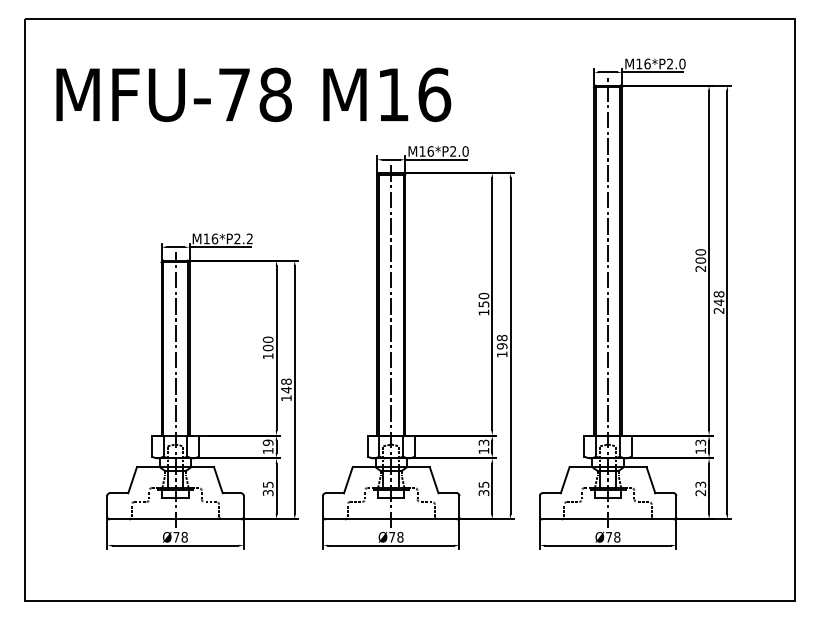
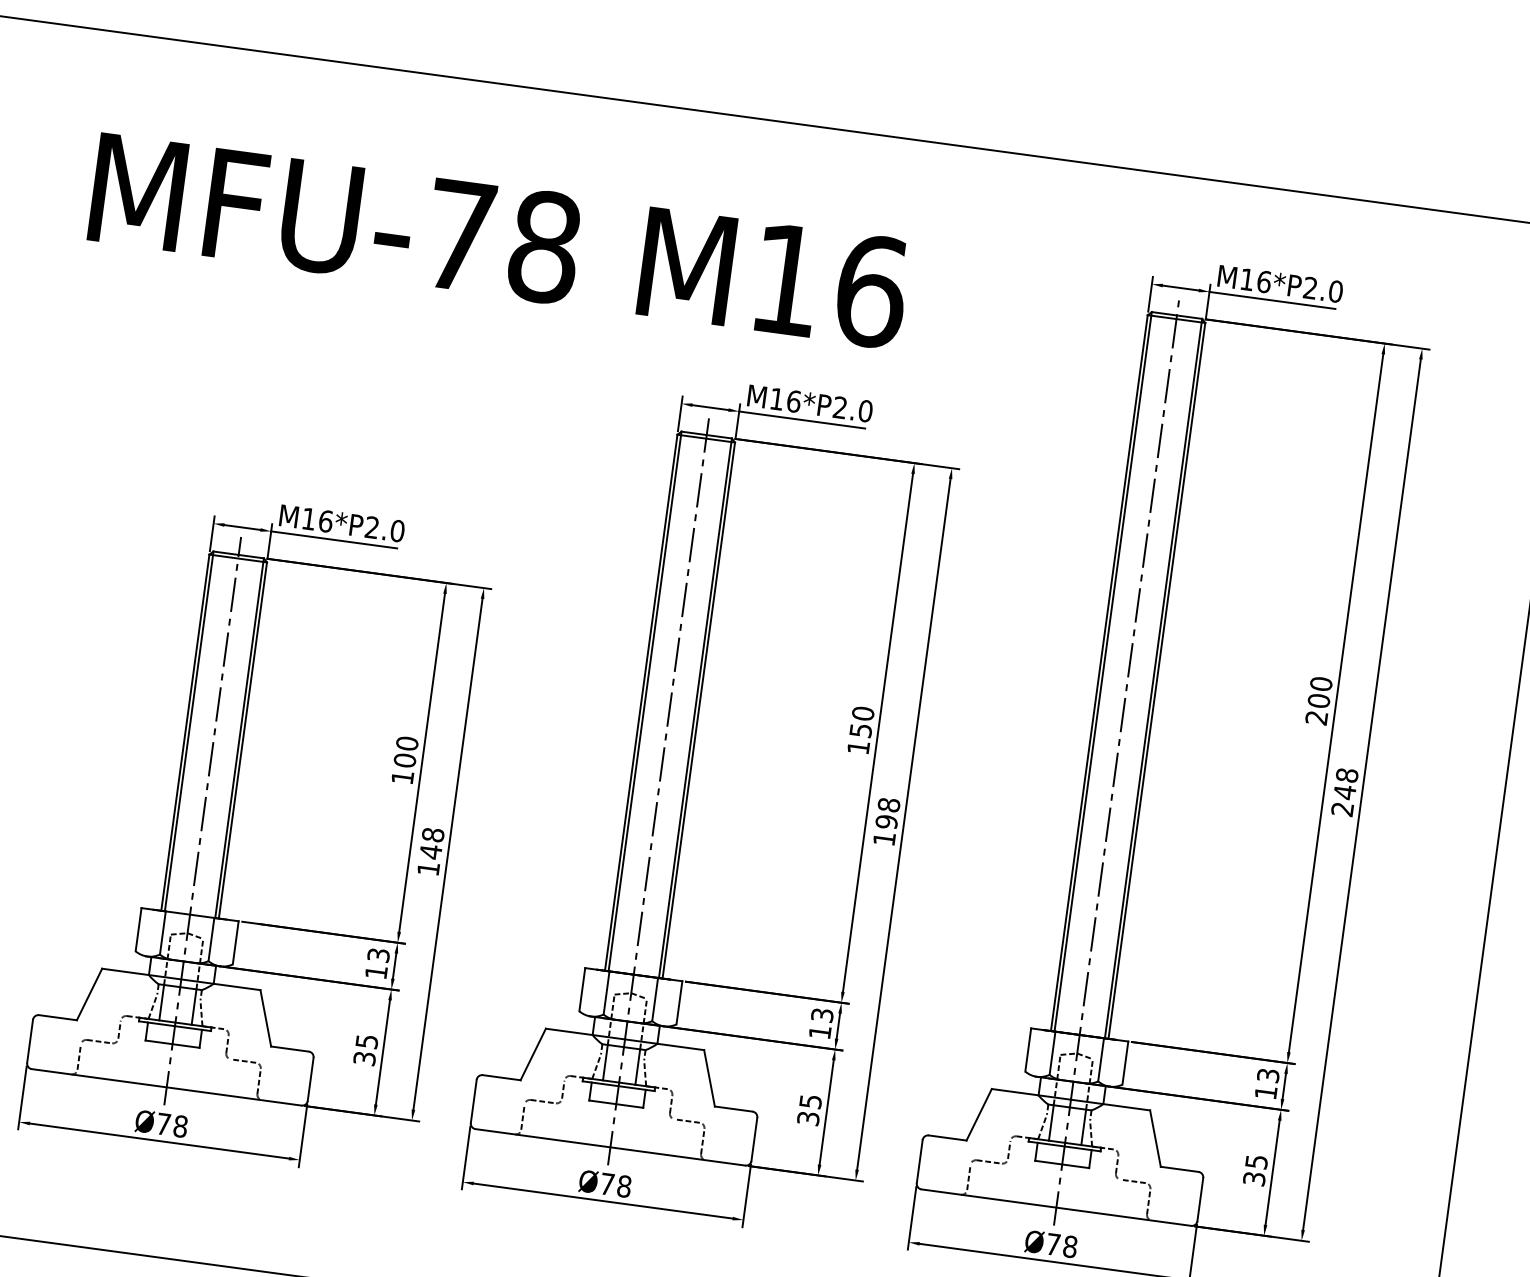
text: (253, 94) -> (499, 240), moved
text: (249, 238) -> (397, 530), M16*P2.2 -> M16*P2.0
text: (268, 442) -> (379, 954), 19 -> 13
text: (700, 488) -> (1255, 1169), 23 -> 35

